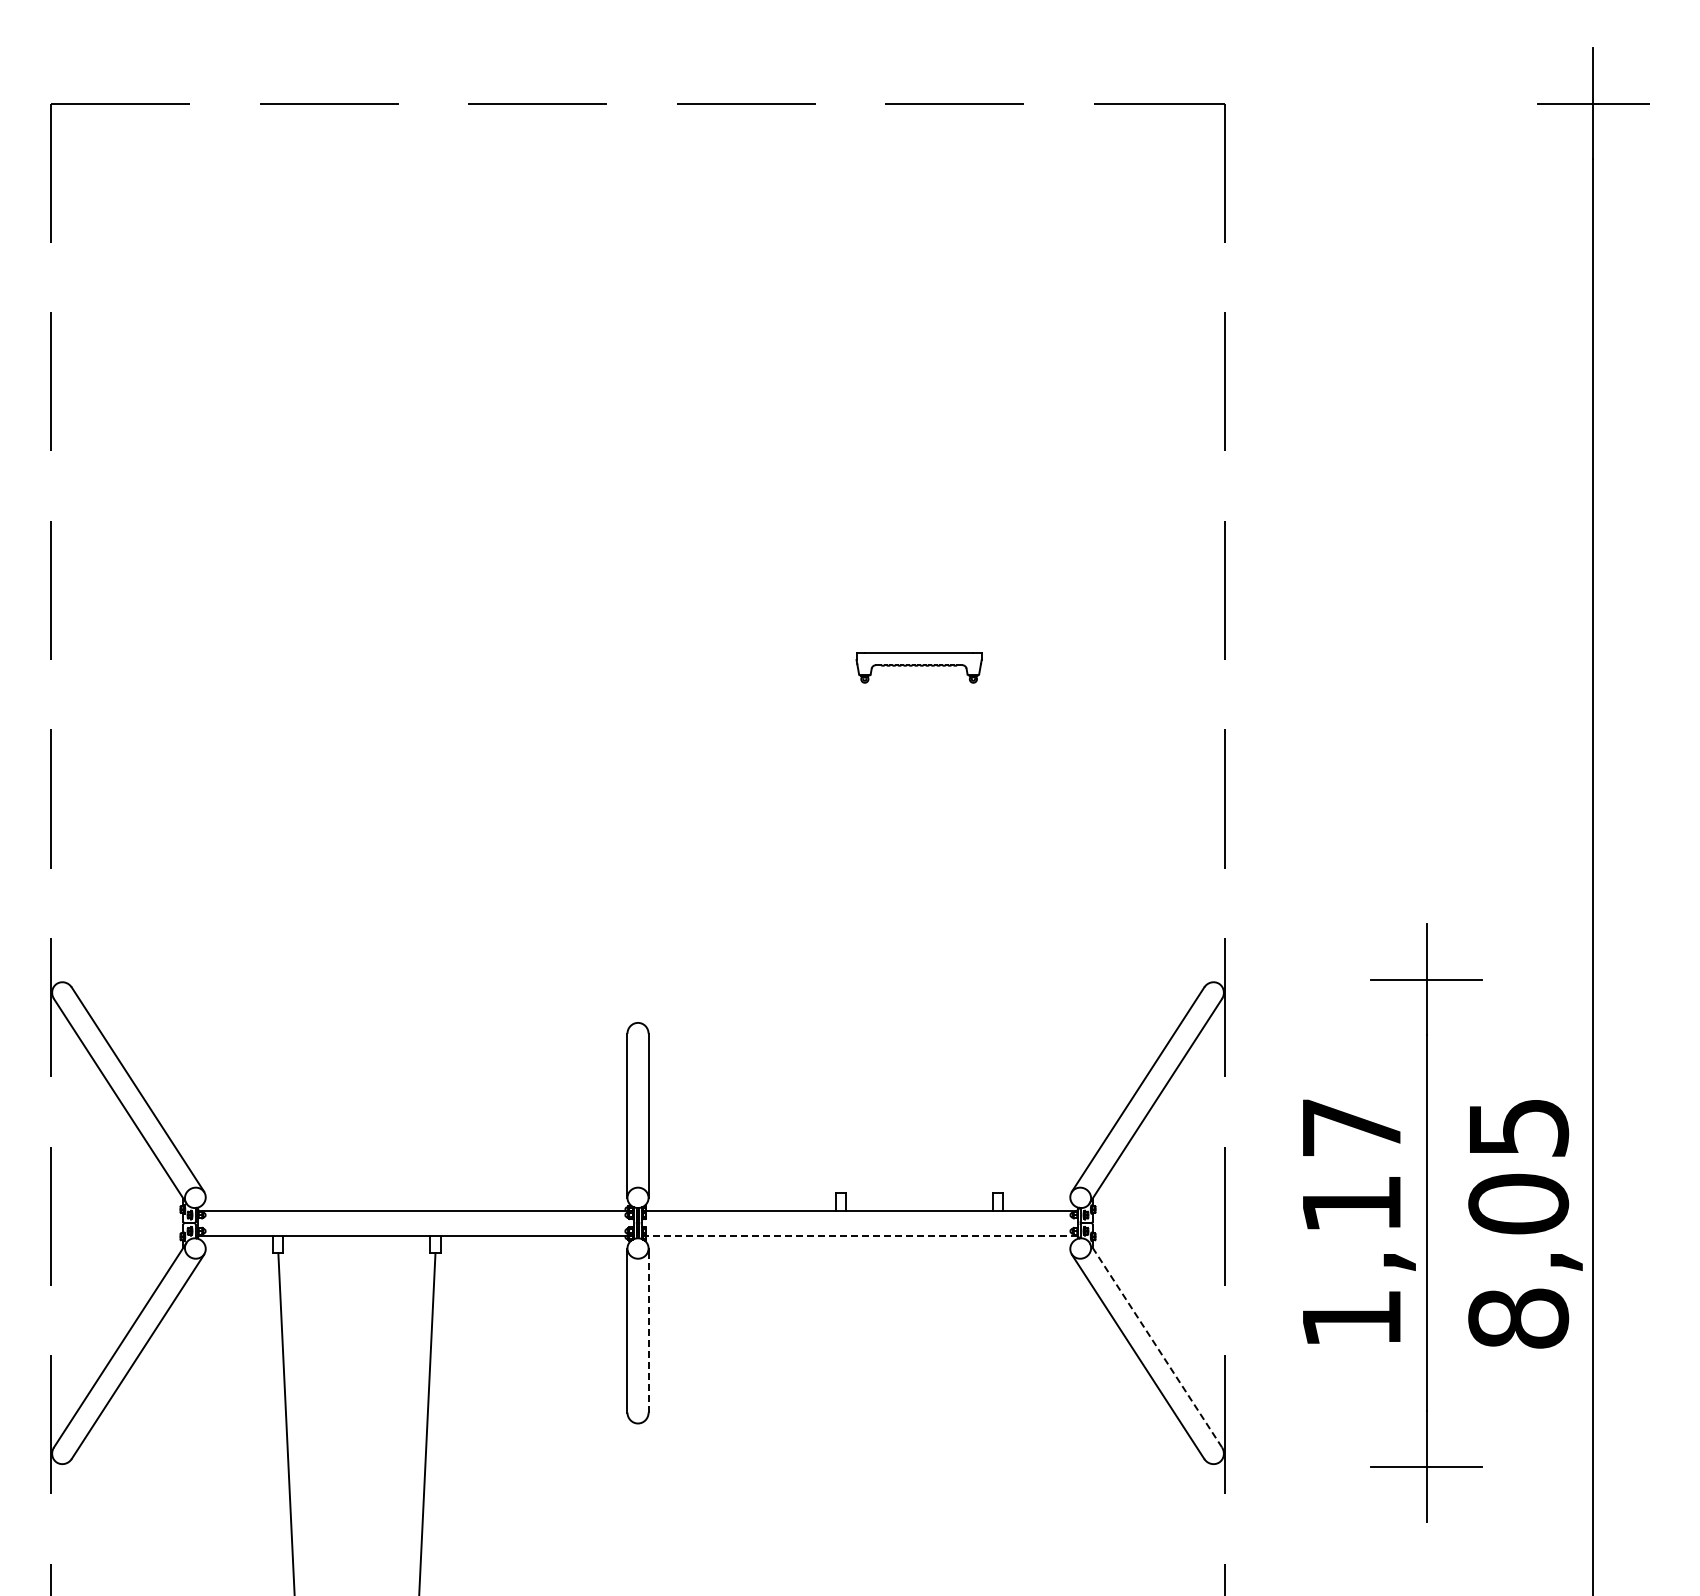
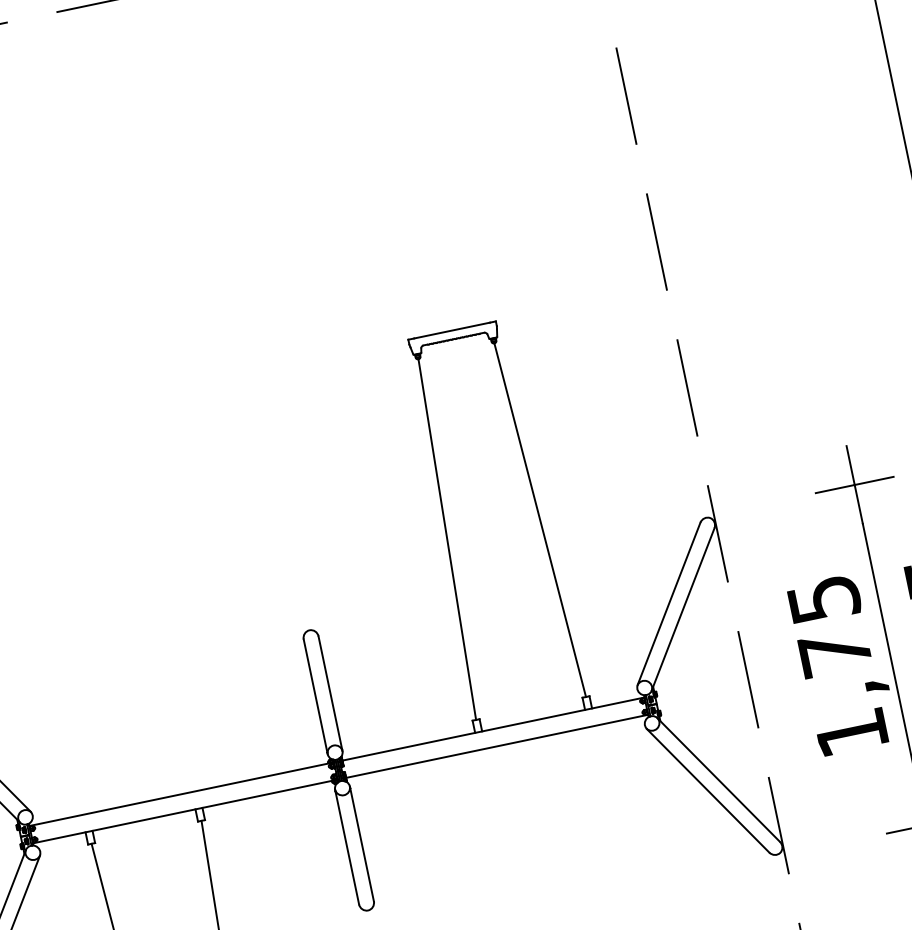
line: (852, 937) -> (447, 539), added
line: (985, 937) -> (540, 519), added
text: (1352, 1165) -> (830, 625), 1,17 -> 1,75
line: (860, 1235) -> (496, 746), dashed -> solid
line: (648, 1331) -> (361, 844), dashed -> solid
line: (1155, 1345) -> (718, 780), dashed -> solid

